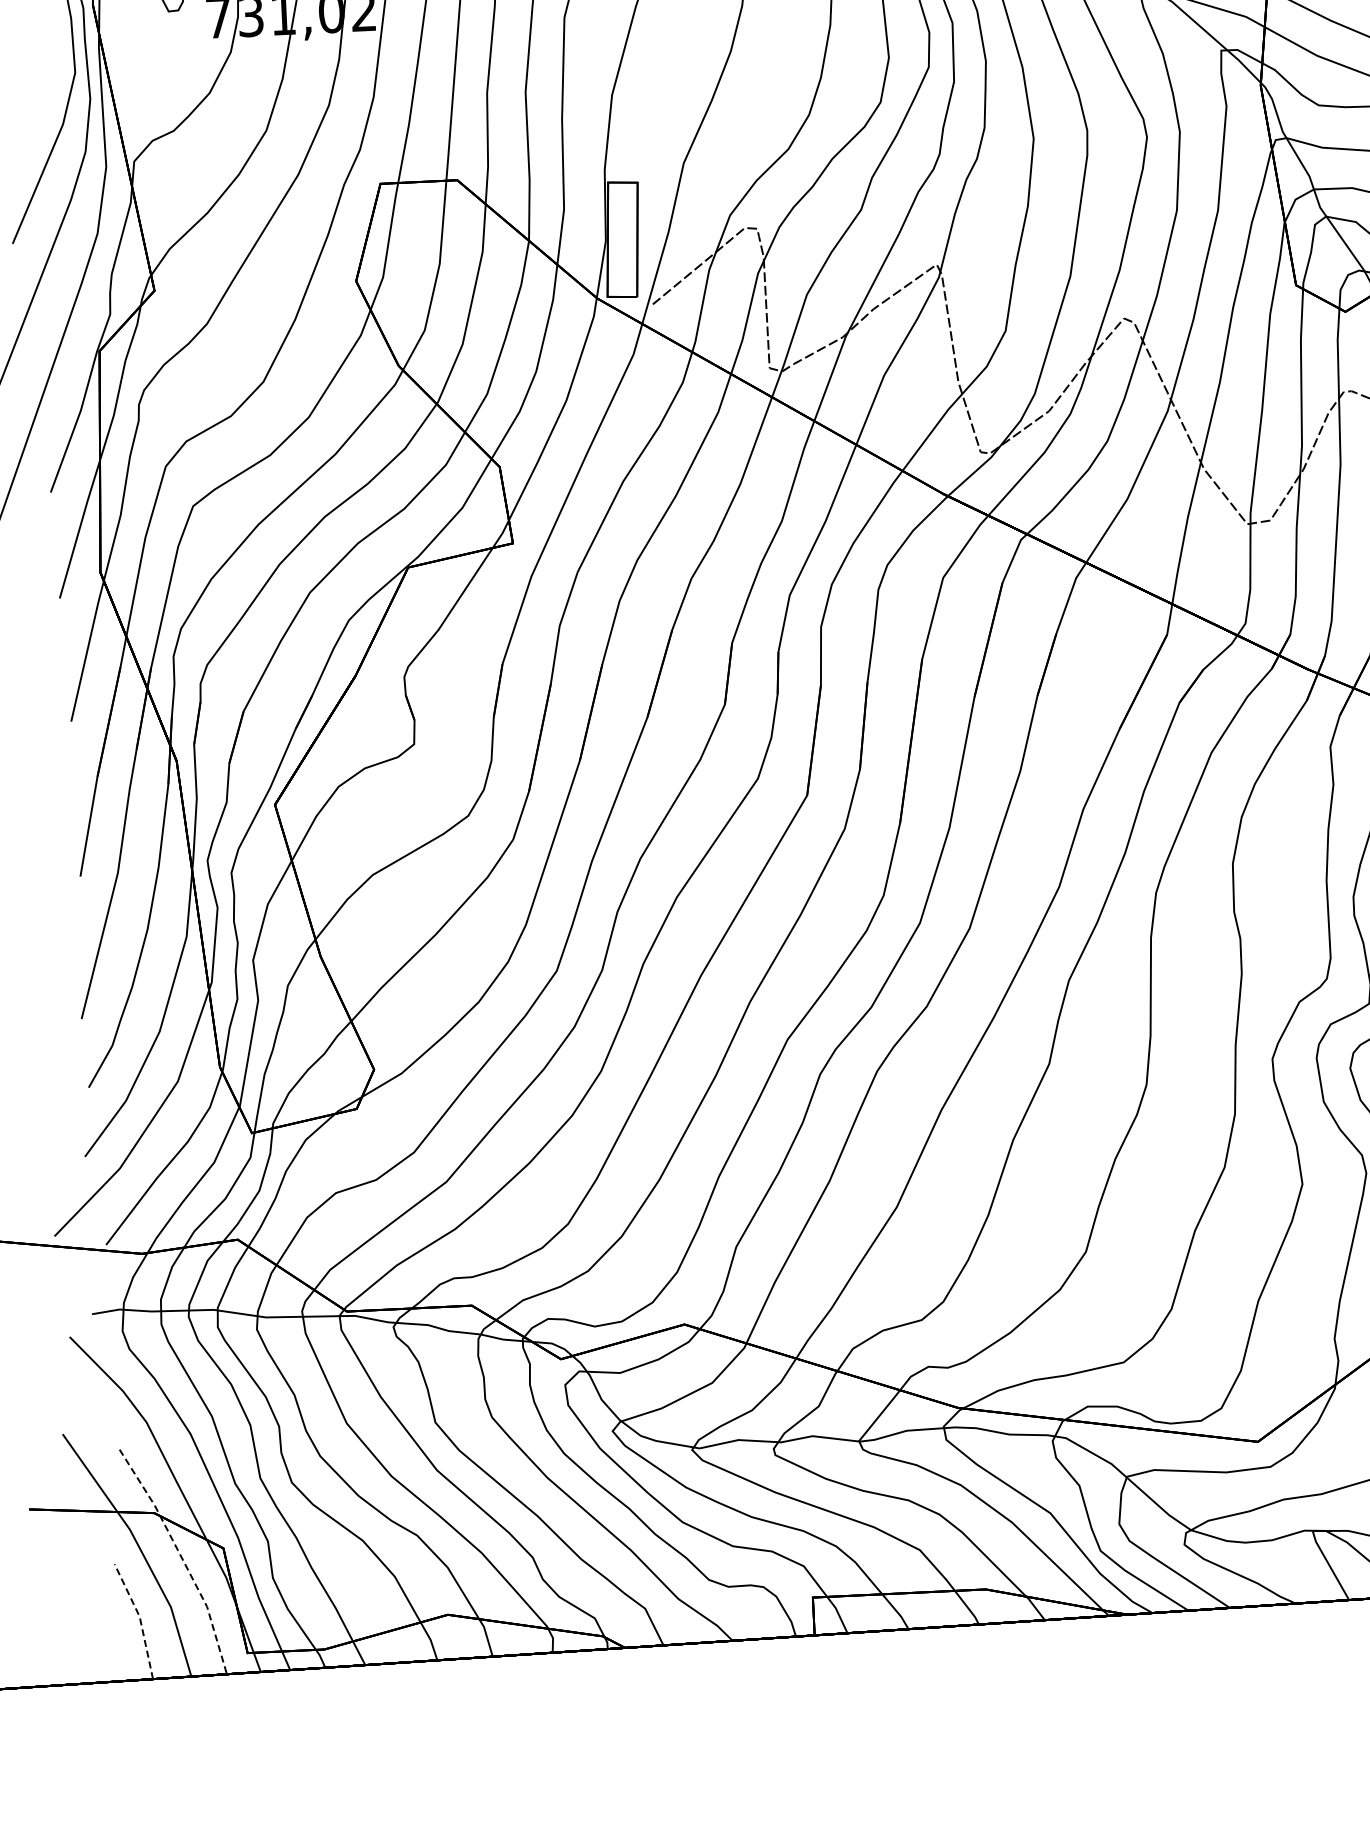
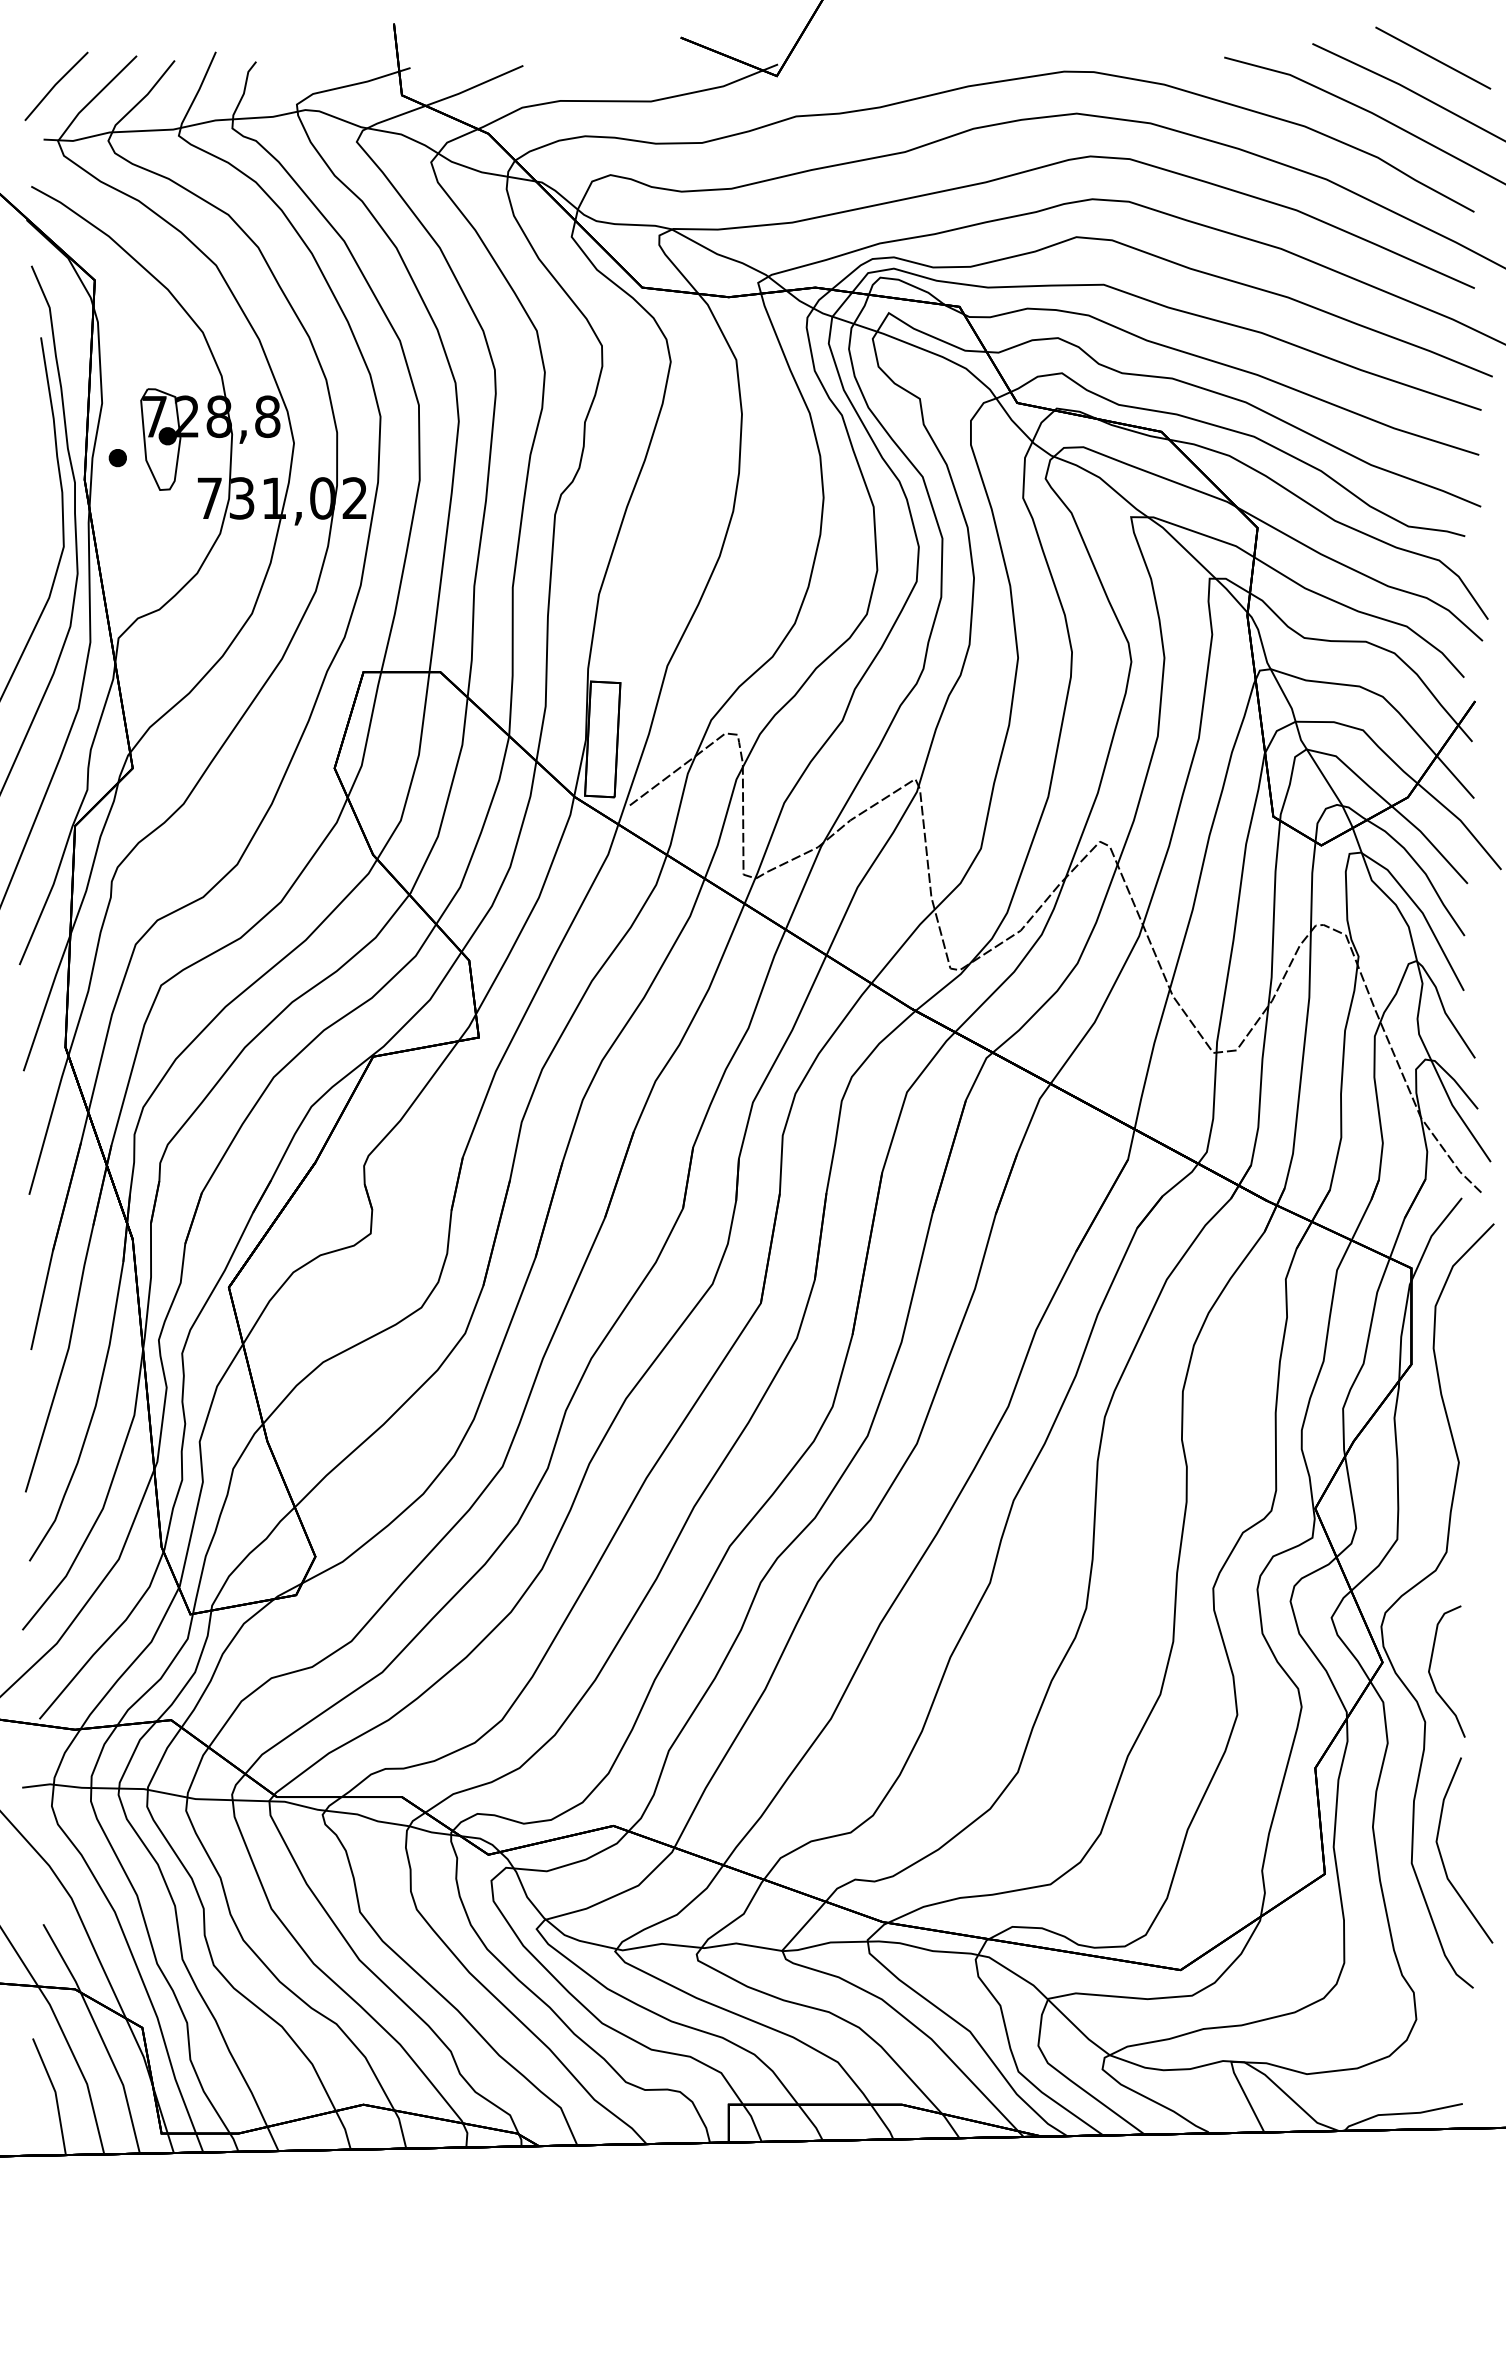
line: (181, 1558) -> (100, 2035), dashed -> solid
line: (139, 1619) -> (55, 2094), dashed -> solid

